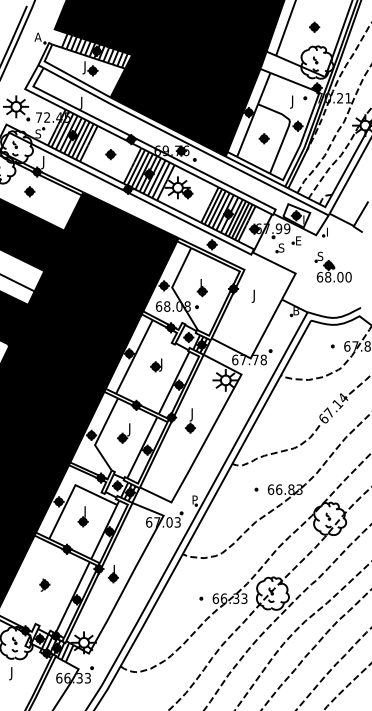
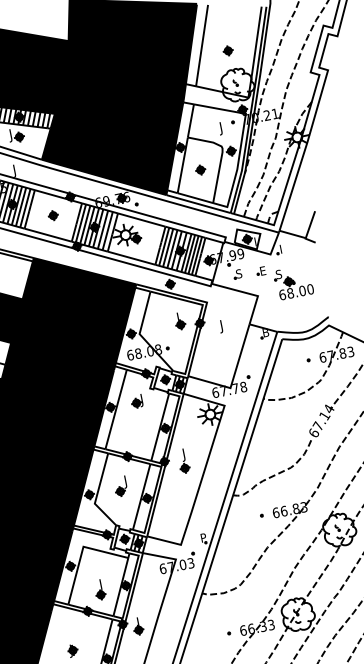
part: (296, 240) -> (260, 271), moved
part: (201, 288) -> (179, 321), moved
part: (156, 365) -> (137, 401), moved
part: (82, 516) -> (99, 589), moved

